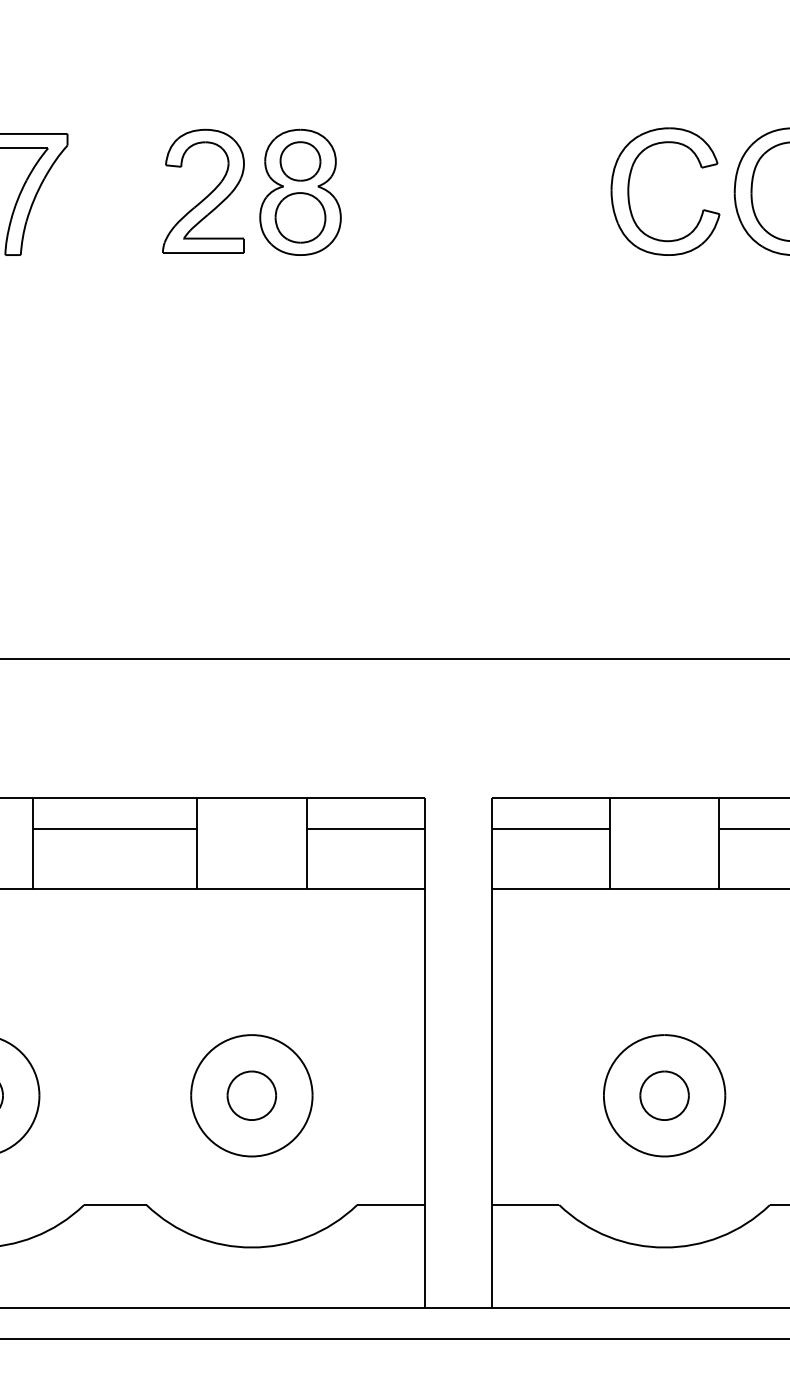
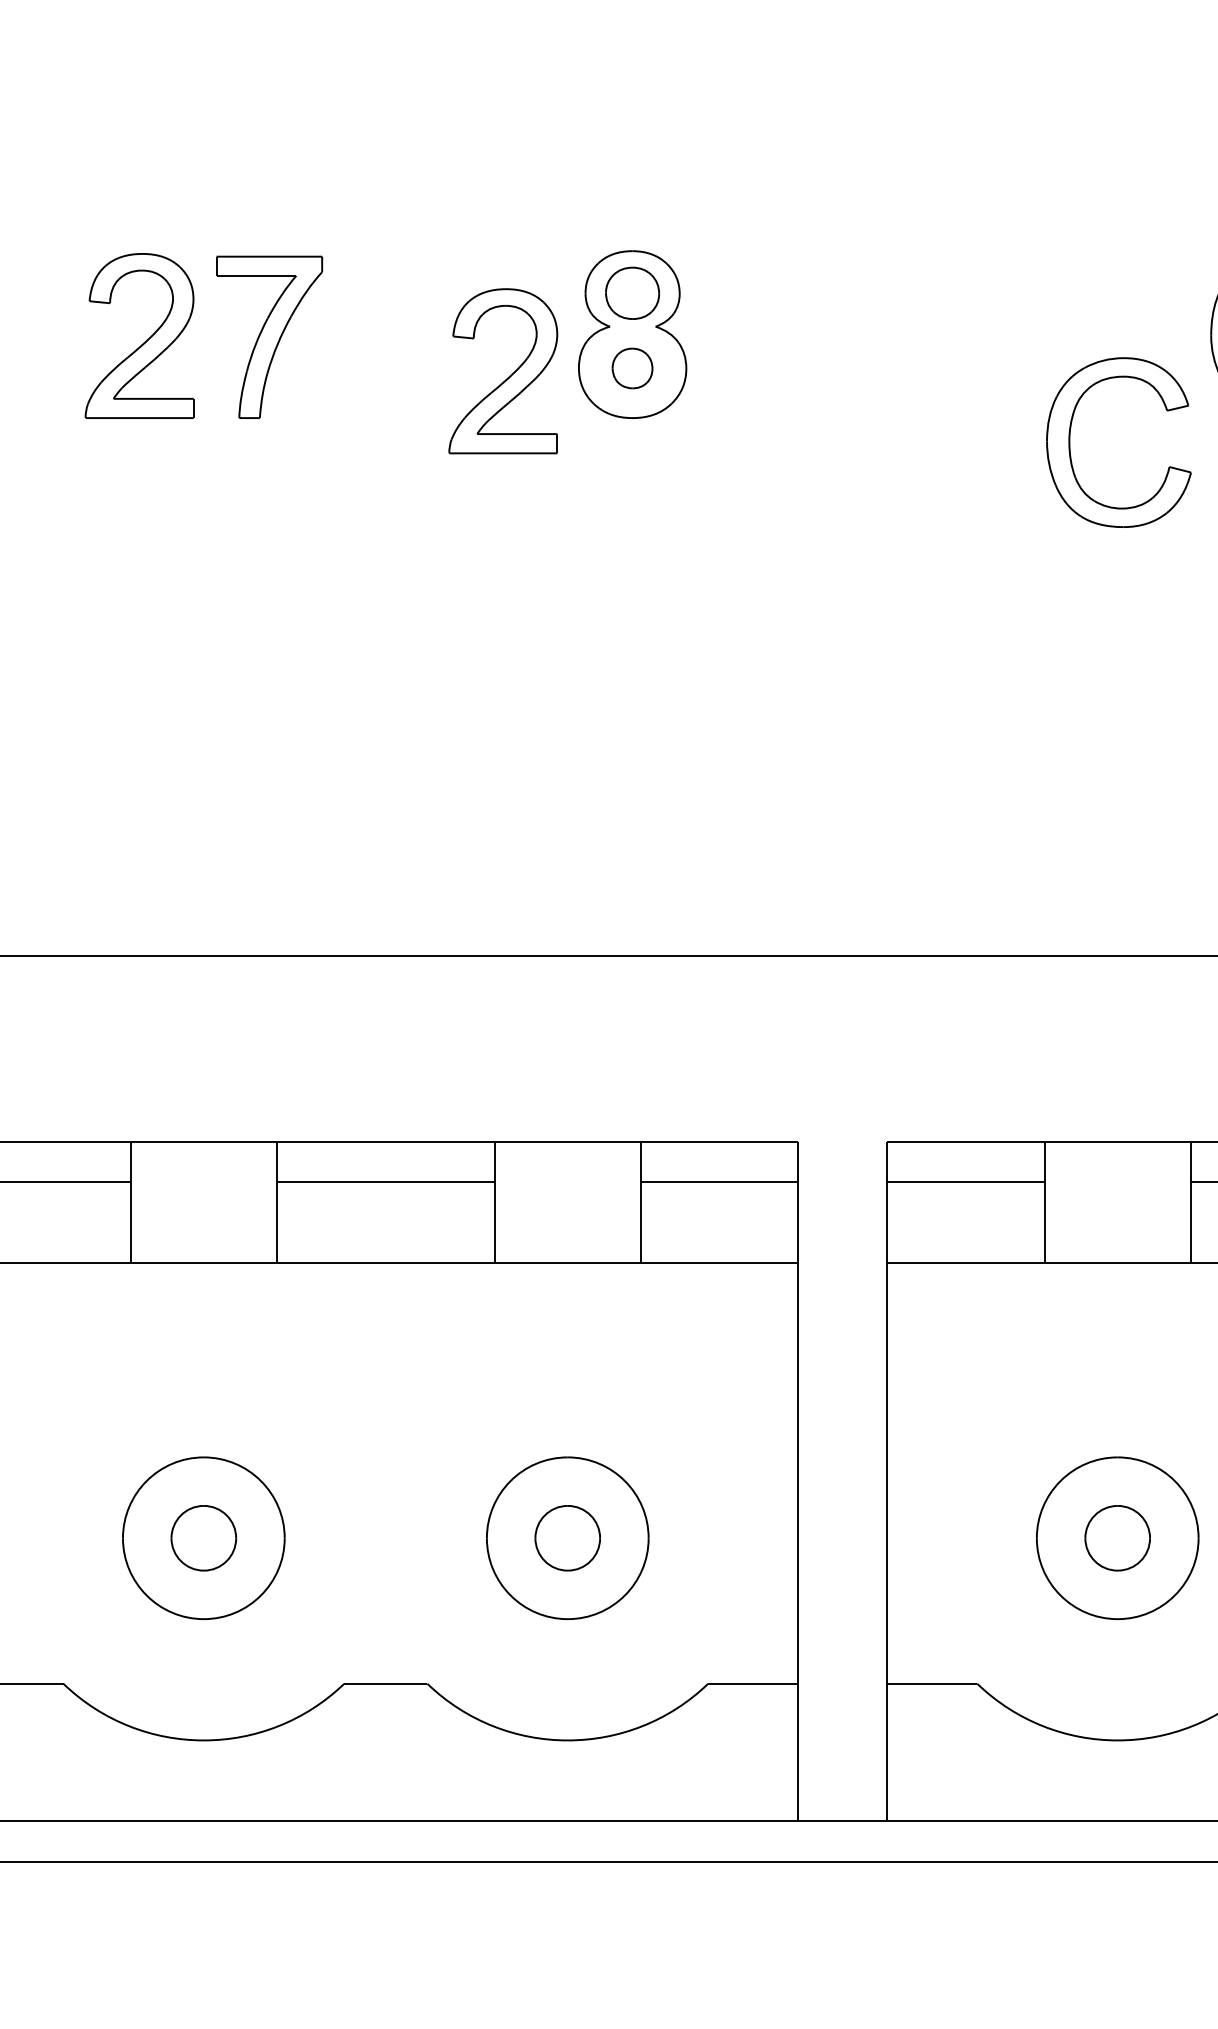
part: (629, 191) -> (1070, 442), moved
part: (207, 195) -> (508, 376), moved
part: (300, 217) -> (632, 368), size x0.6

